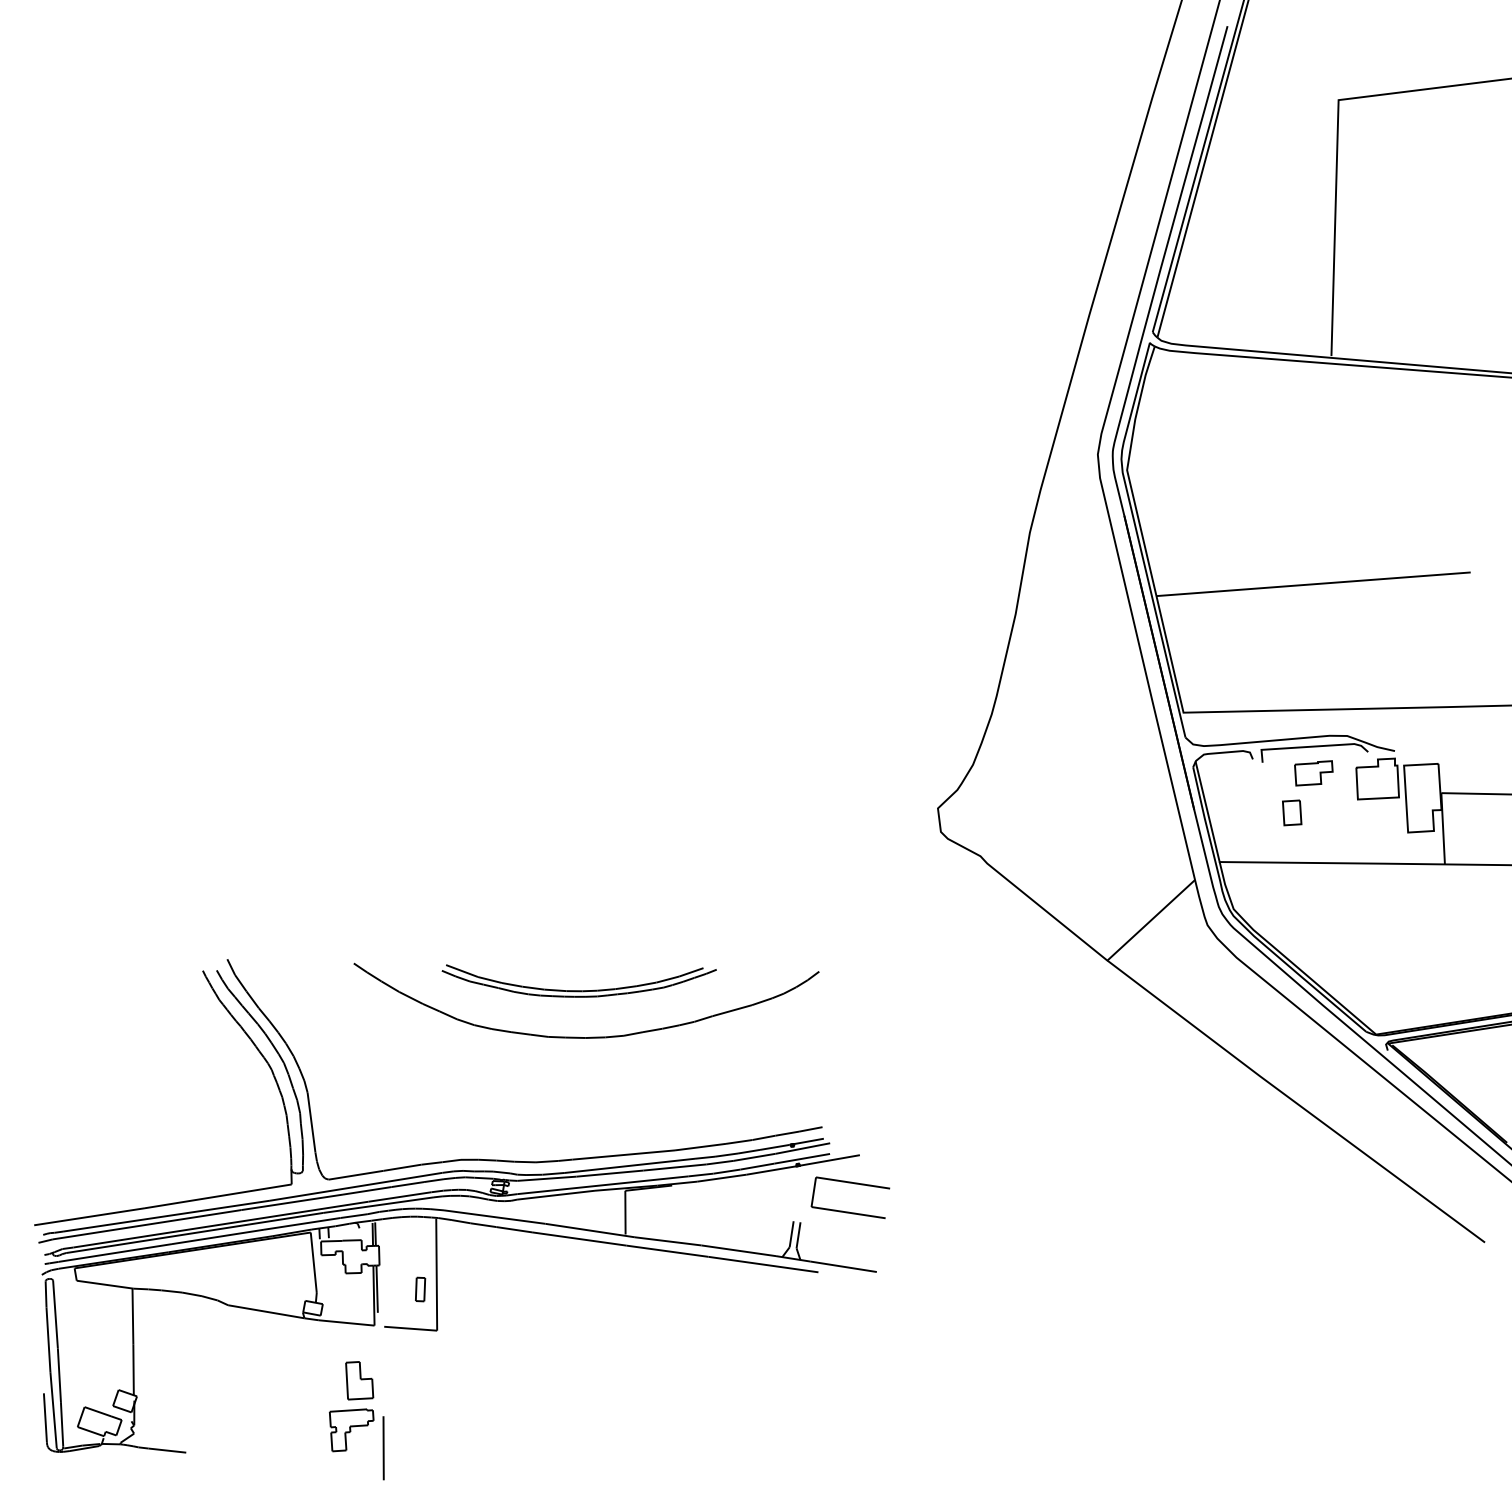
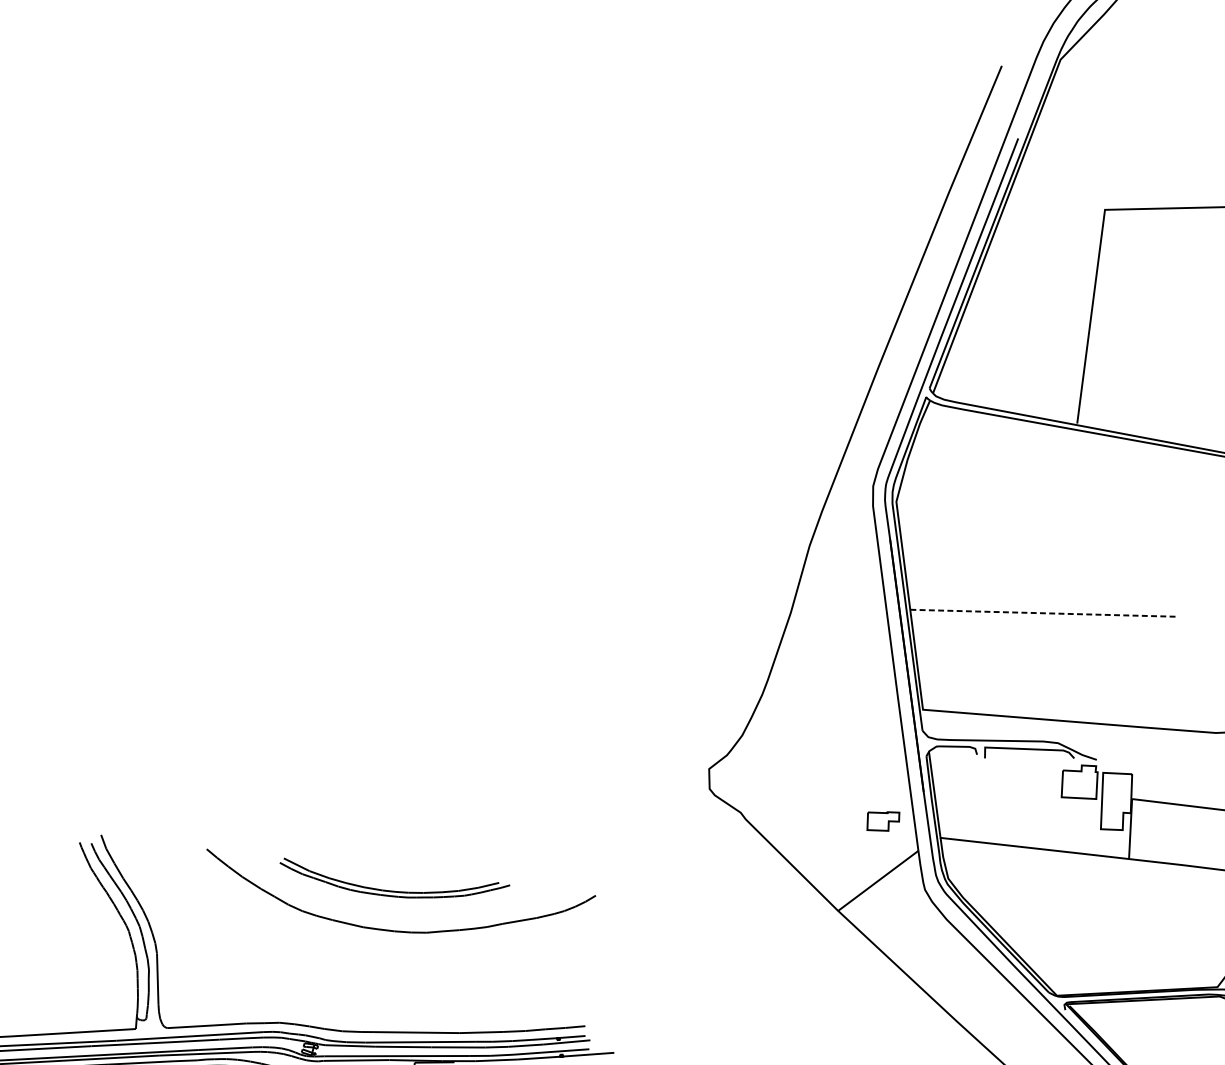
line: (1313, 584) -> (1042, 613), solid -> dashed
part: (1313, 773) -> (882, 821), moved
part: (1292, 812) -> (1005, 802), removed

